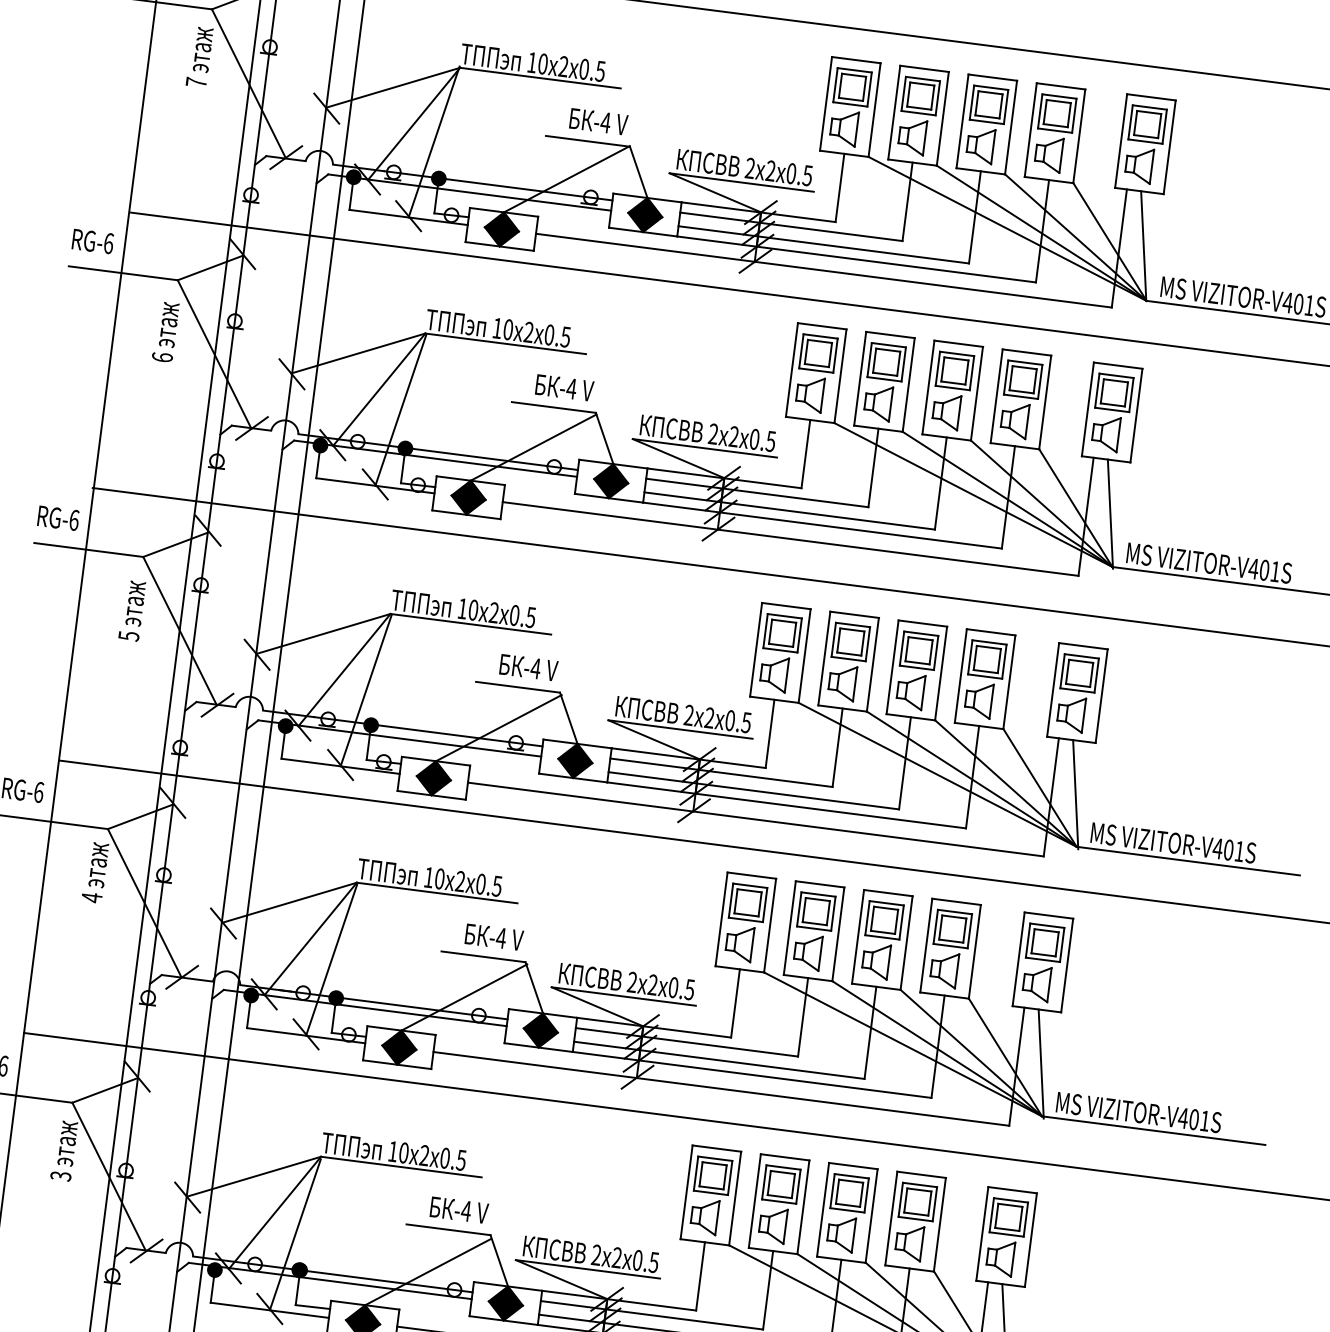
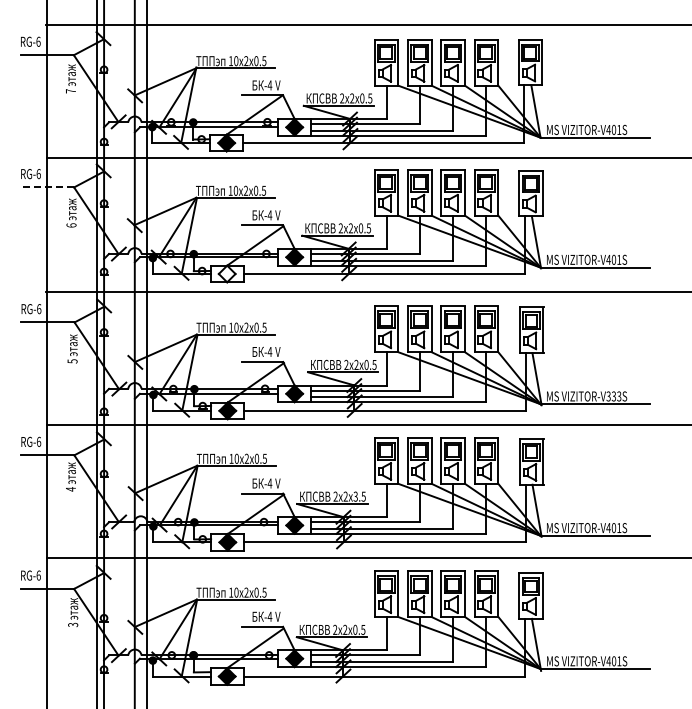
line: (123, 273) -> (47, 187), solid -> dashed
fill: (467, 496) -> (226, 273), removed
text: (1227, 850) -> (613, 396), VIZITOR-V401S -> VIZITOR-V333S
text: (673, 987) -> (355, 496), 0.5 -> 3.5

